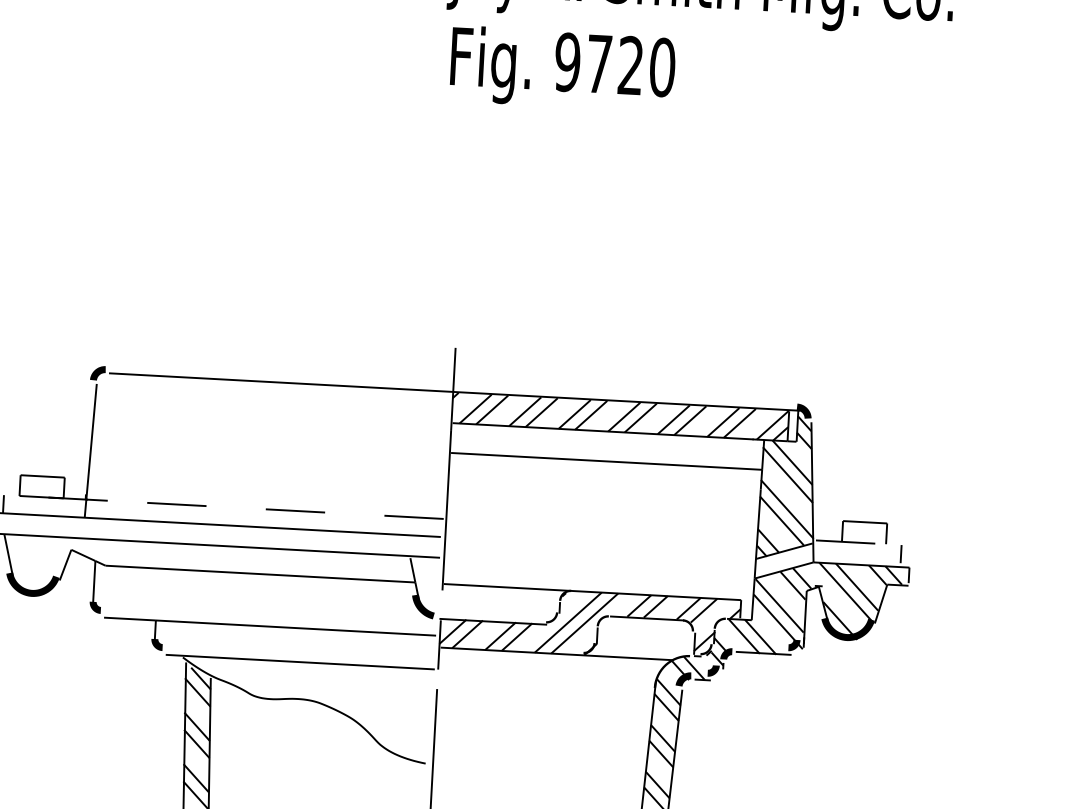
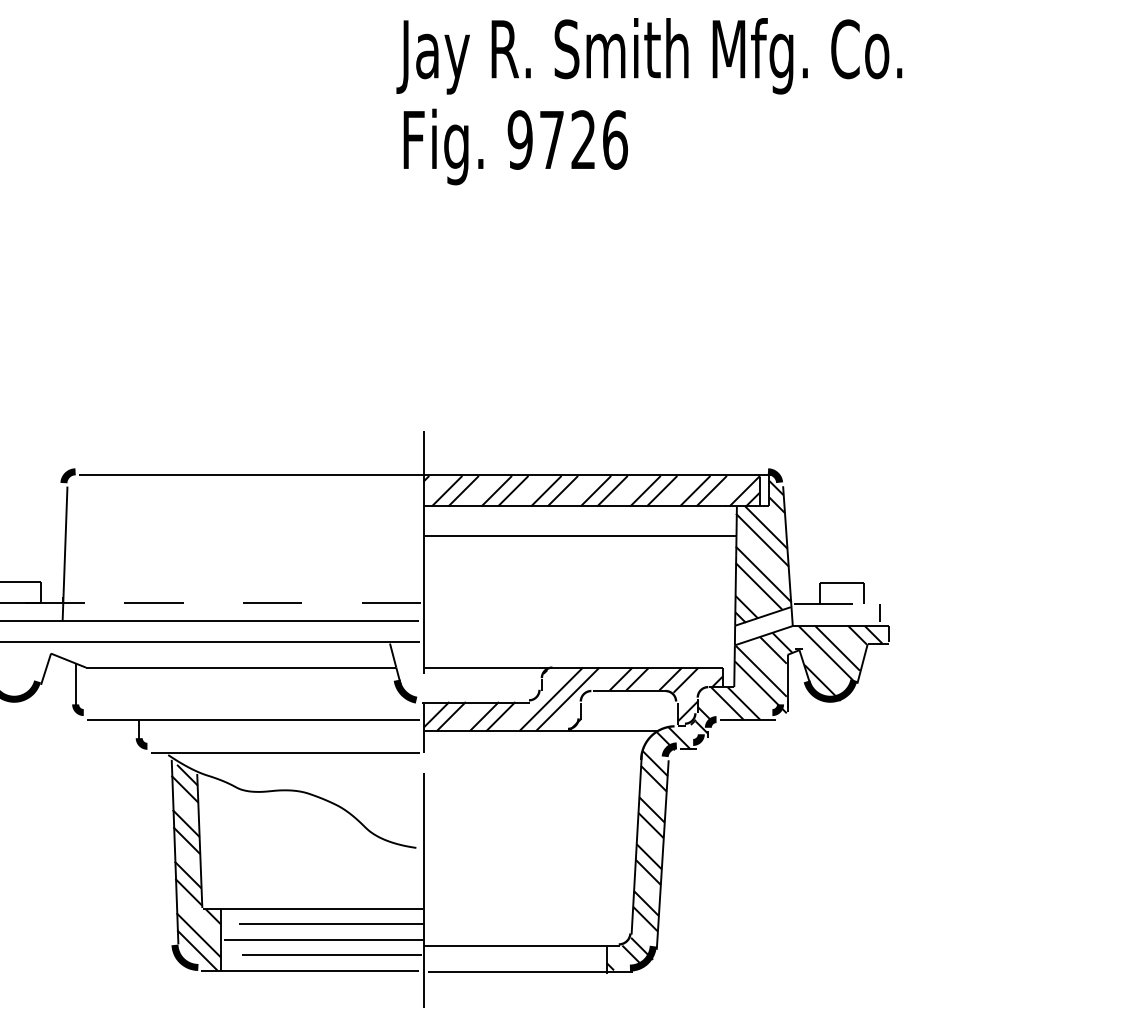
text: (661, 66) -> (614, 139), 9720 -> 9726

